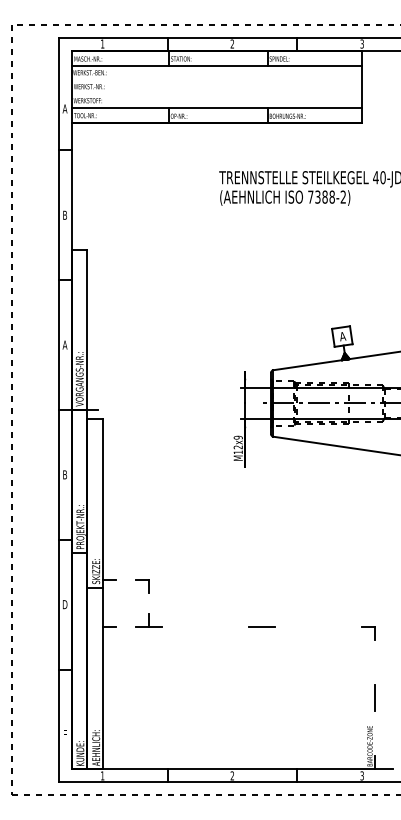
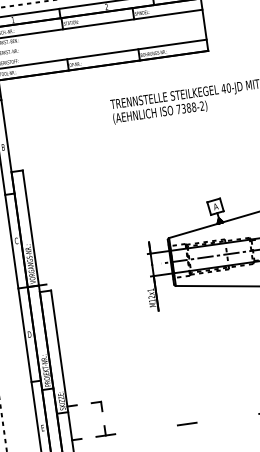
text: (64, 344) -> (16, 240), A -> C
text: (237, 437) -> (150, 290), M12x9 -> M12x1
text: (64, 474) -> (29, 334), B -> D
text: (64, 604) -> (42, 428), D -> E

